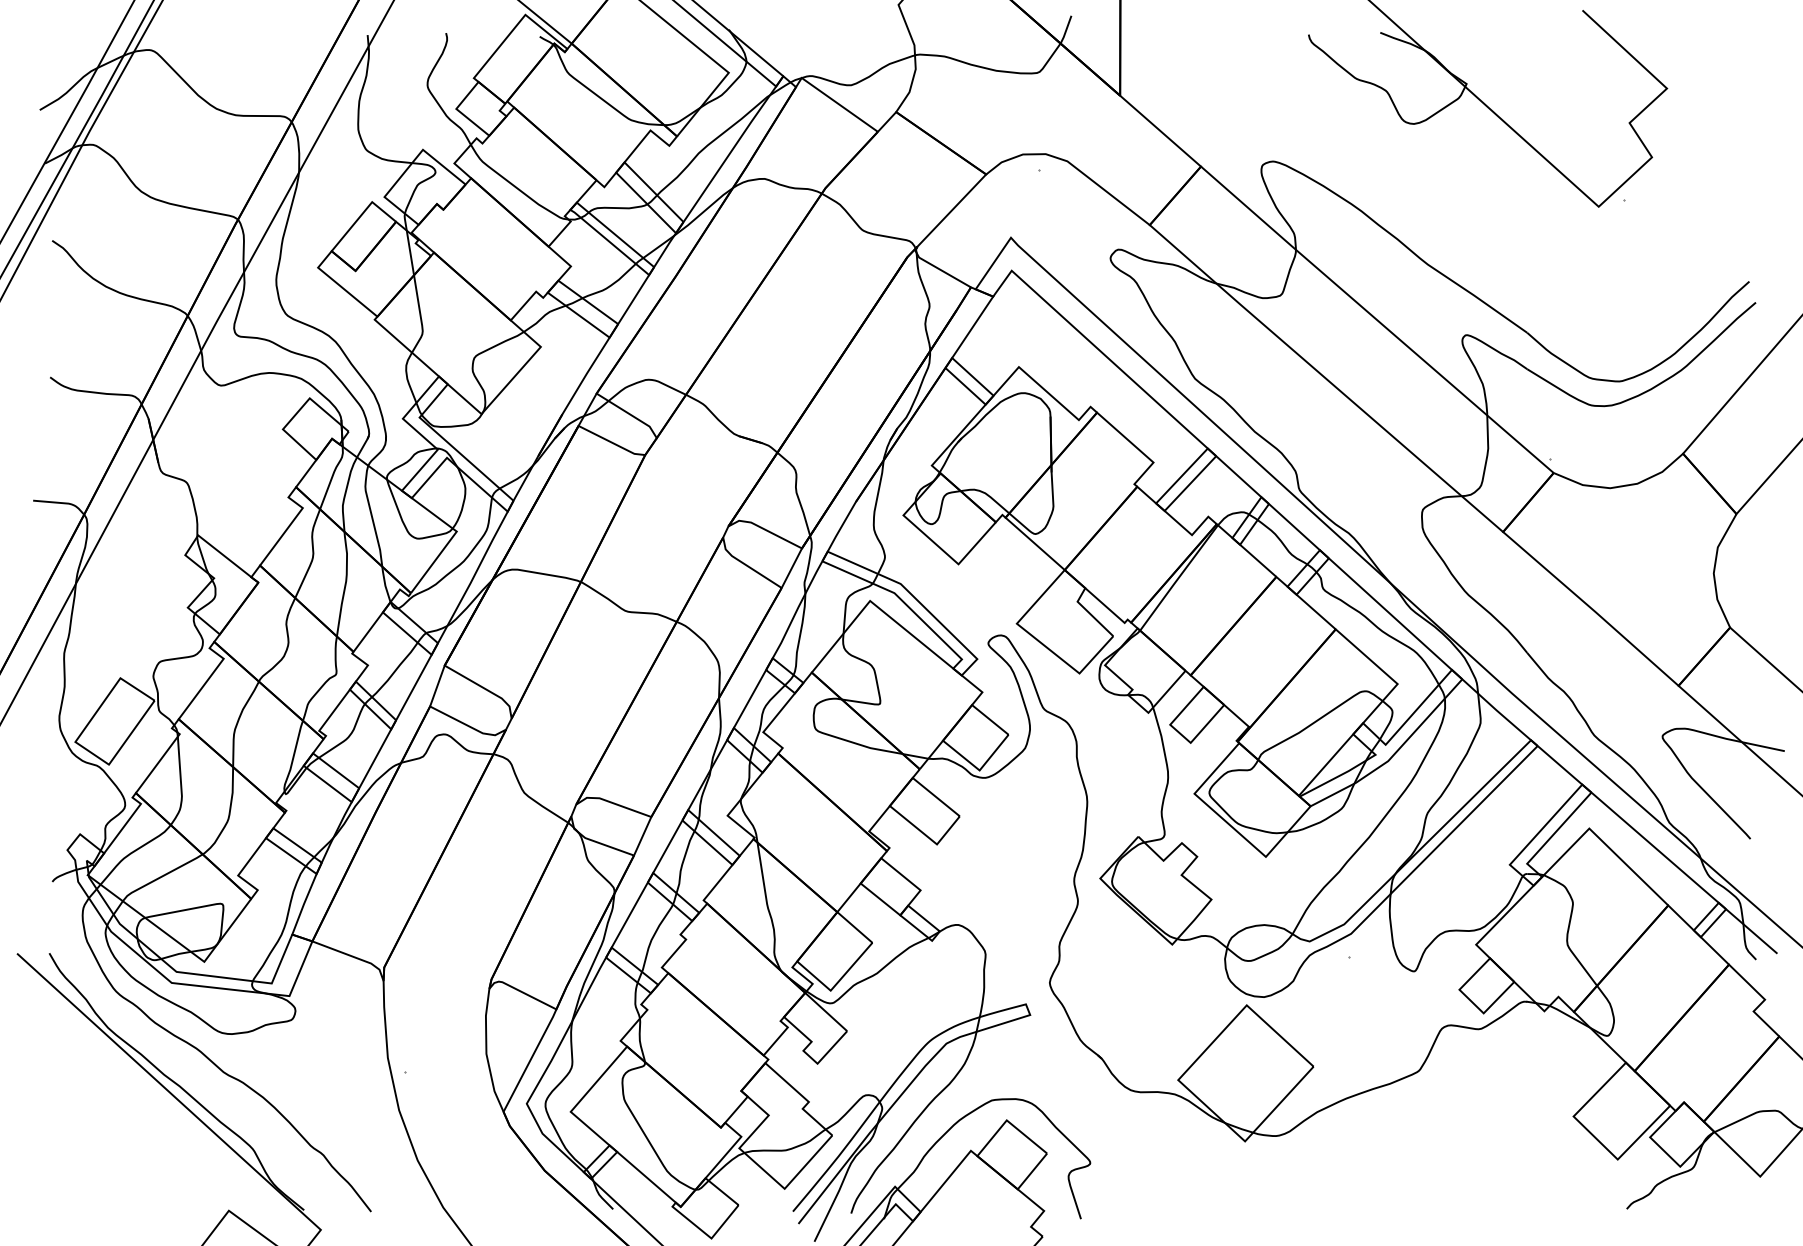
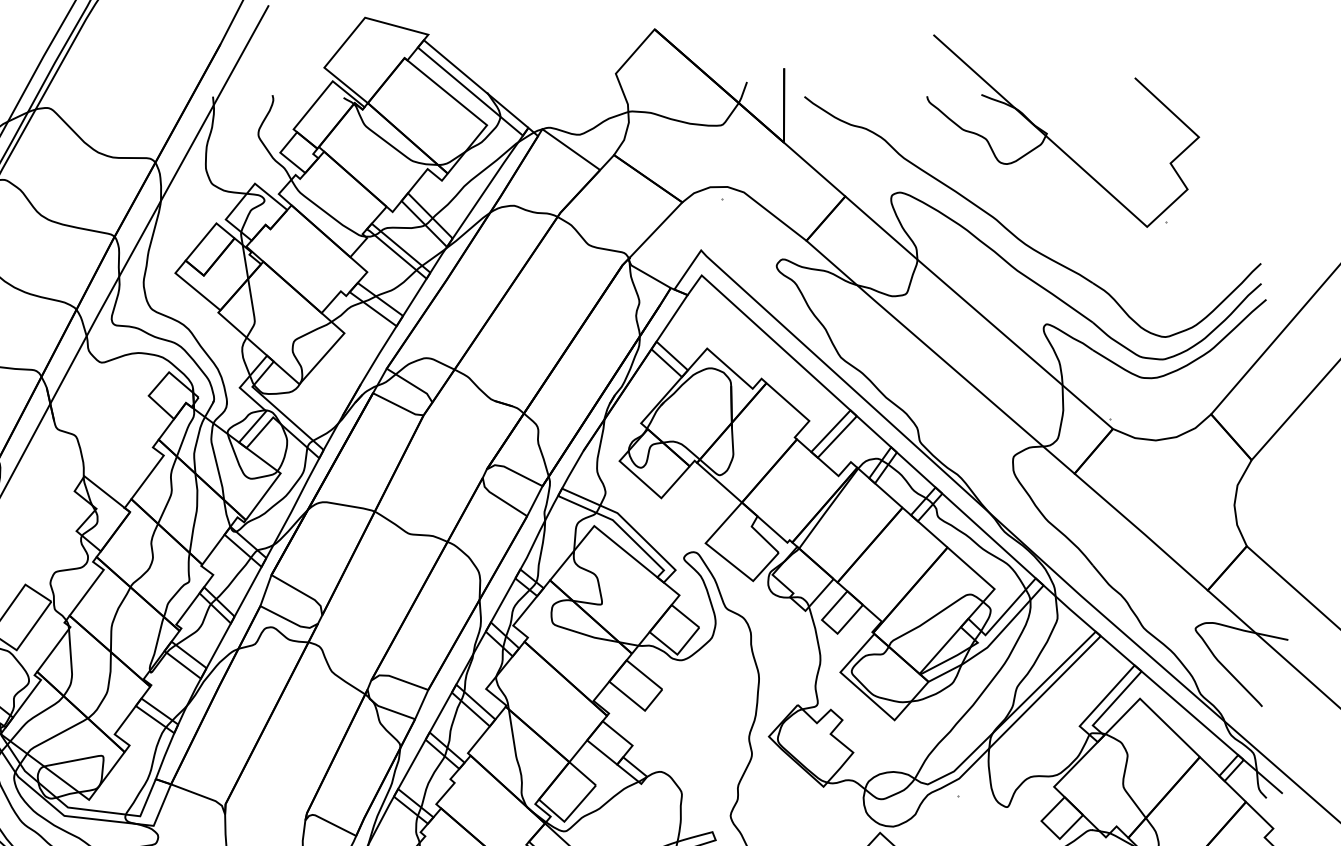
part: (1423, 216) -> (1014, 234), added

